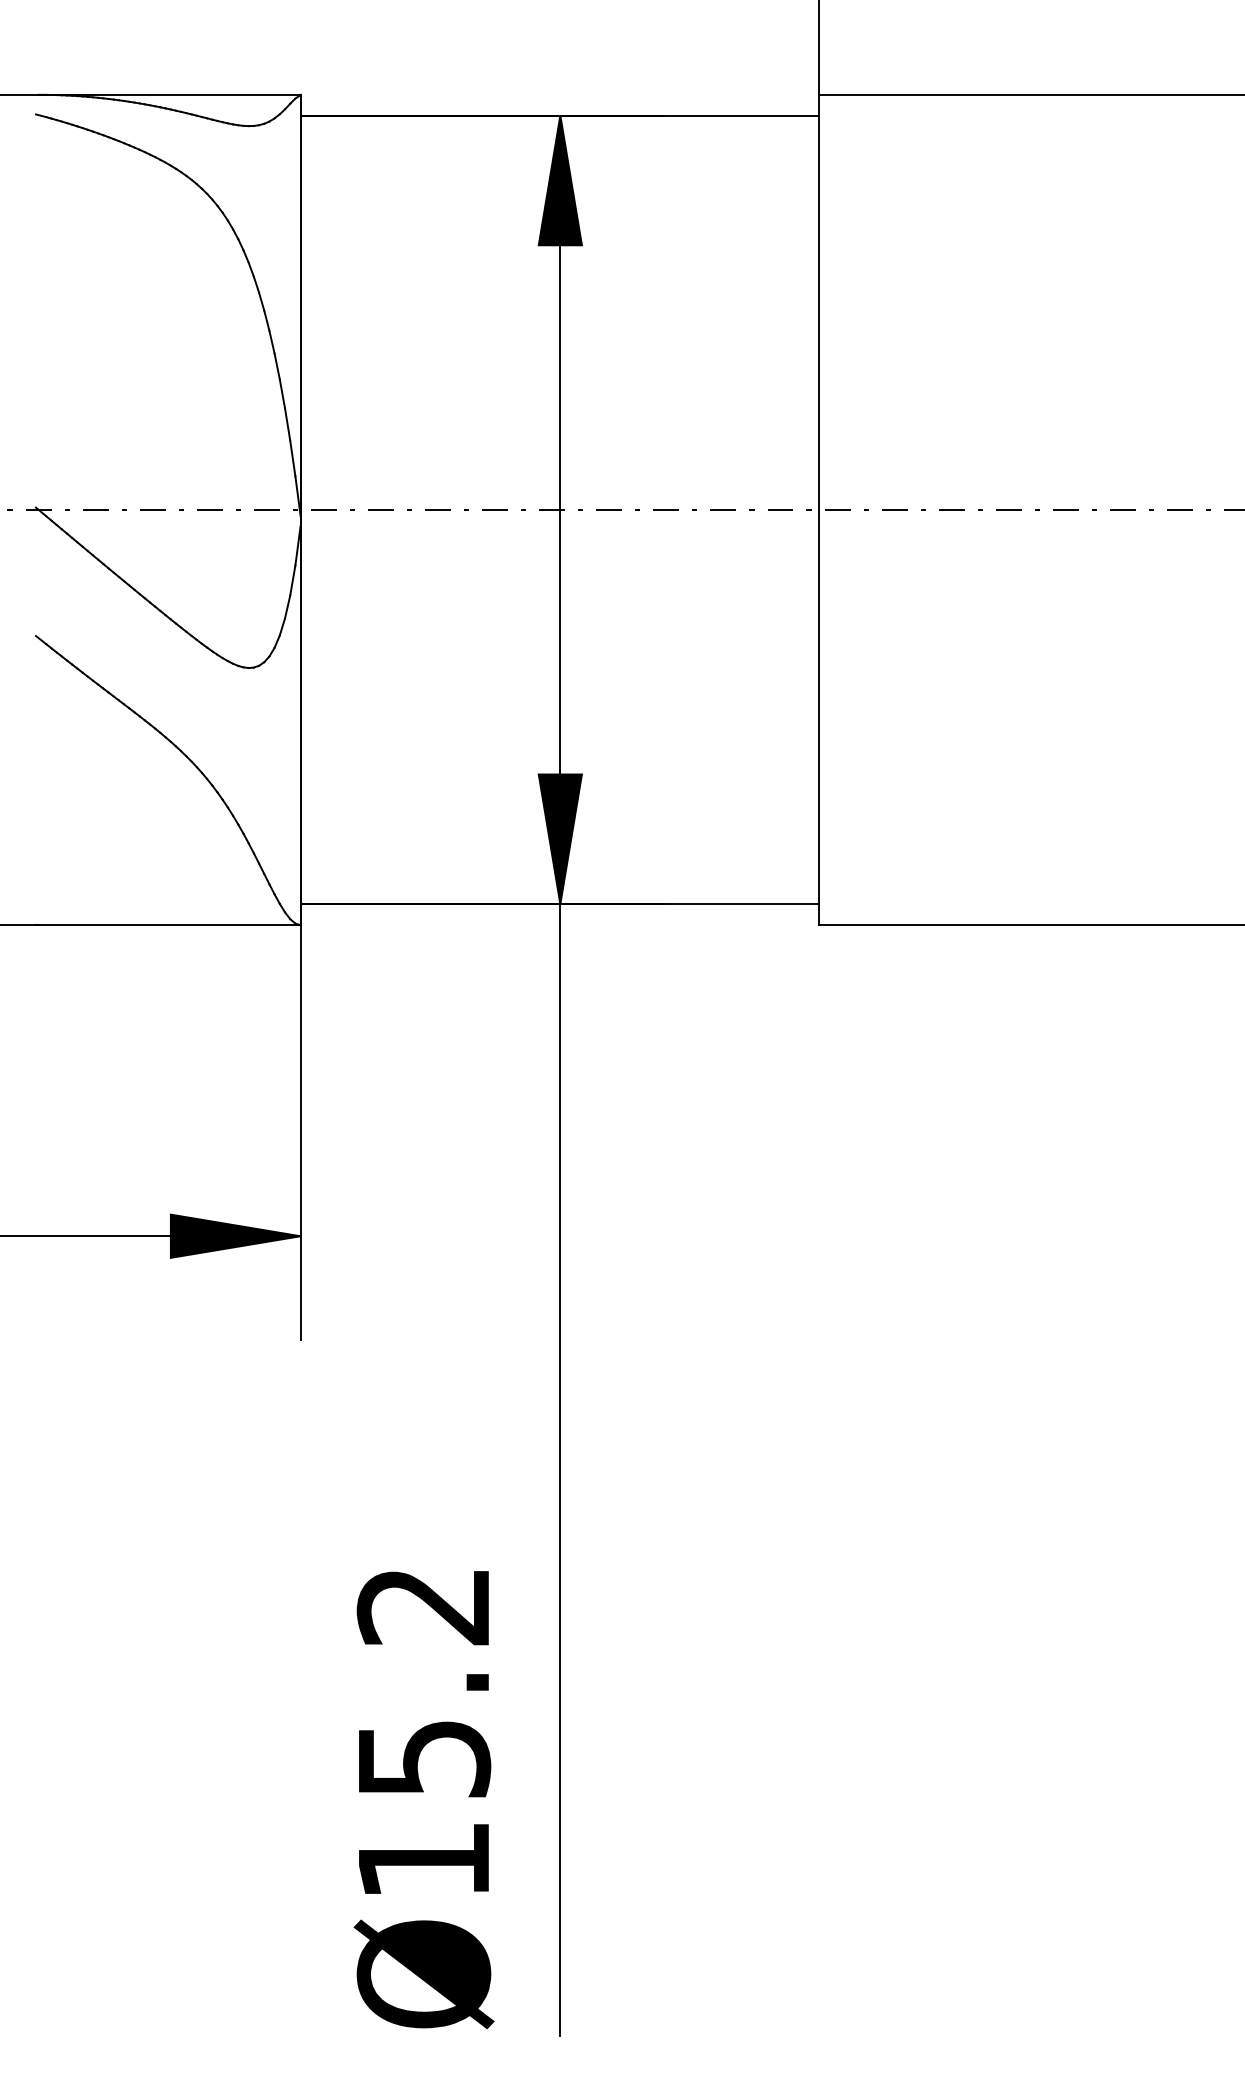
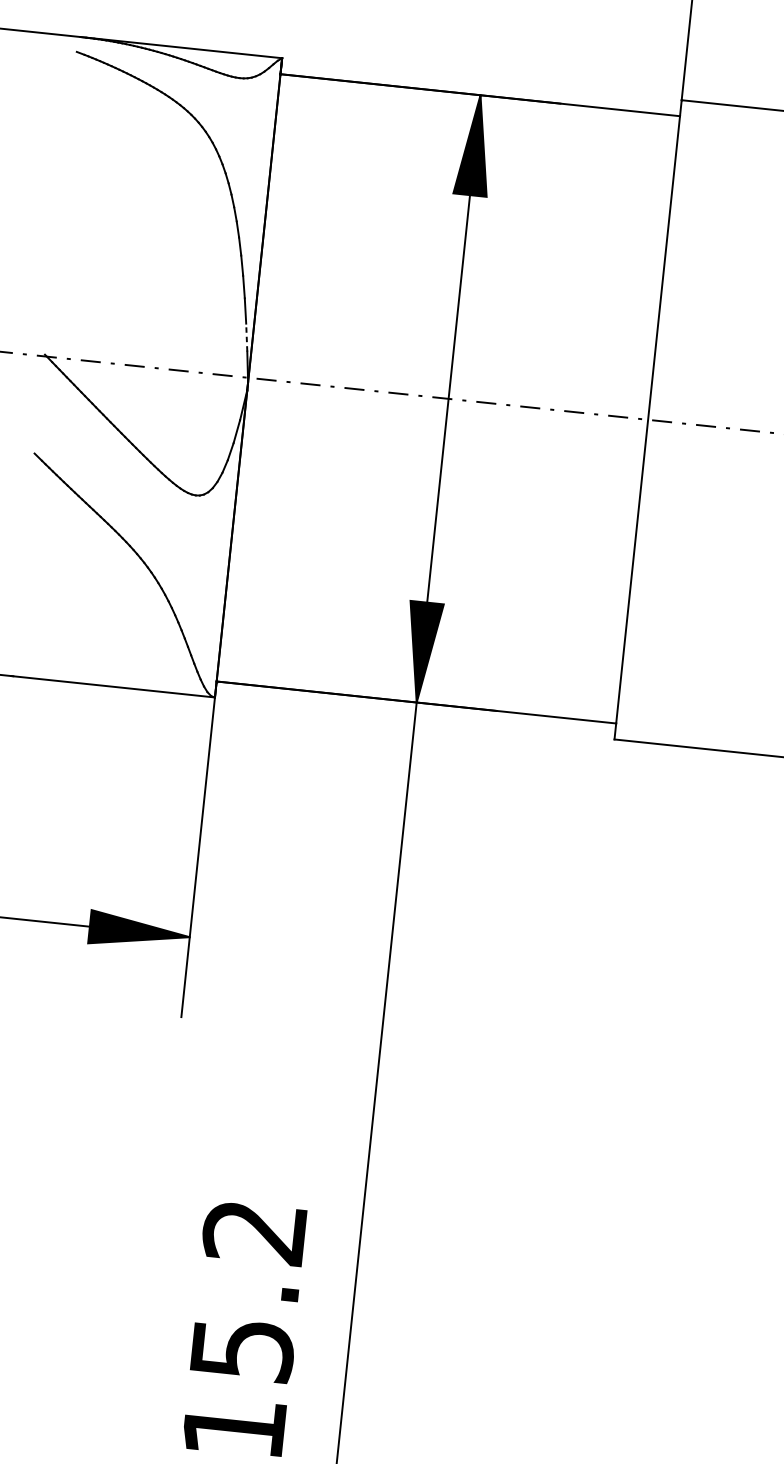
line: (292, 457) -> (246, 336), solid -> dashed

